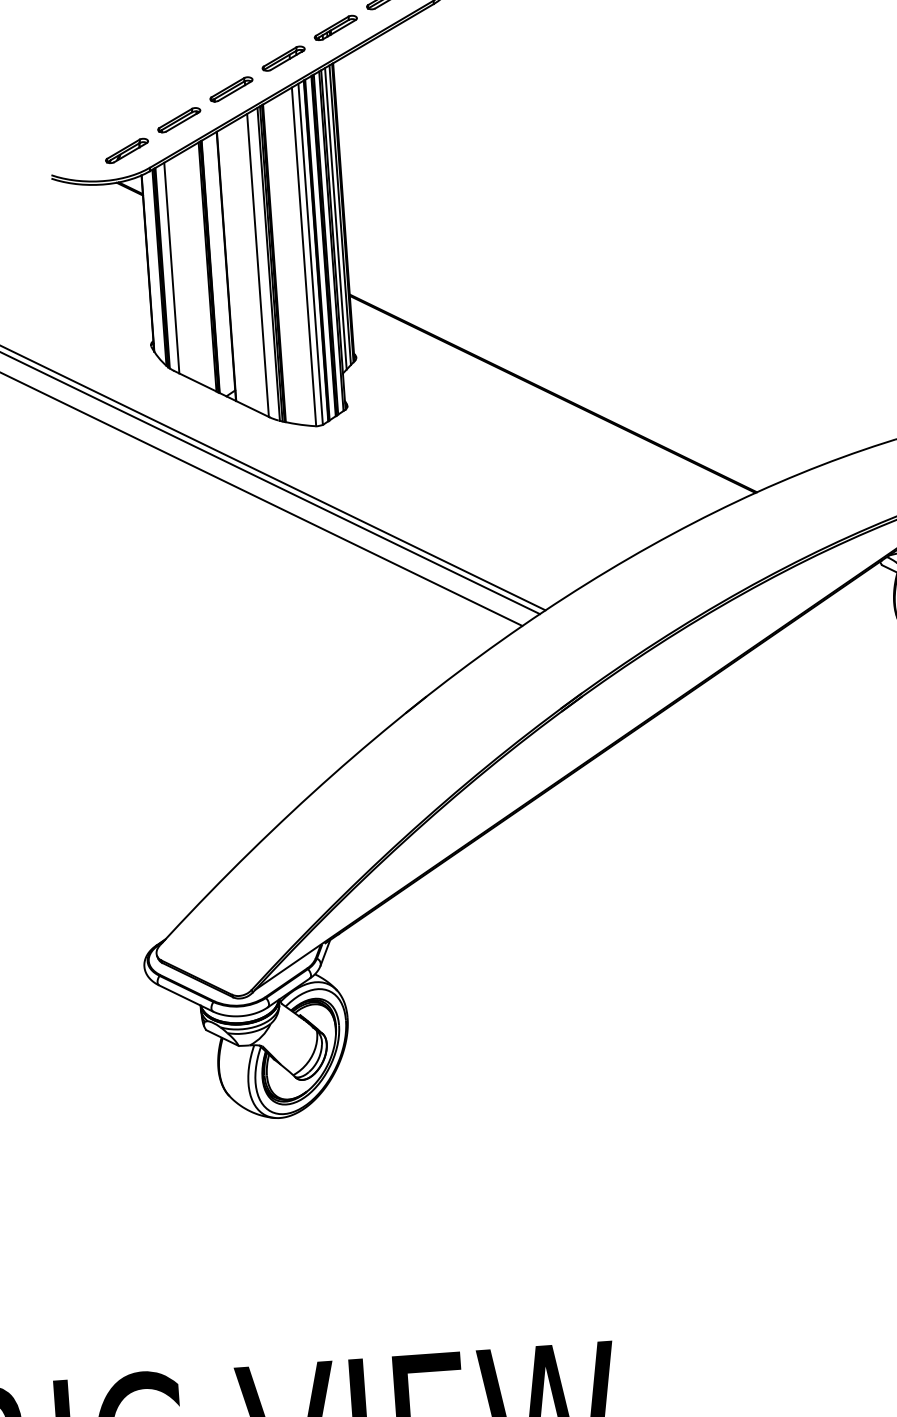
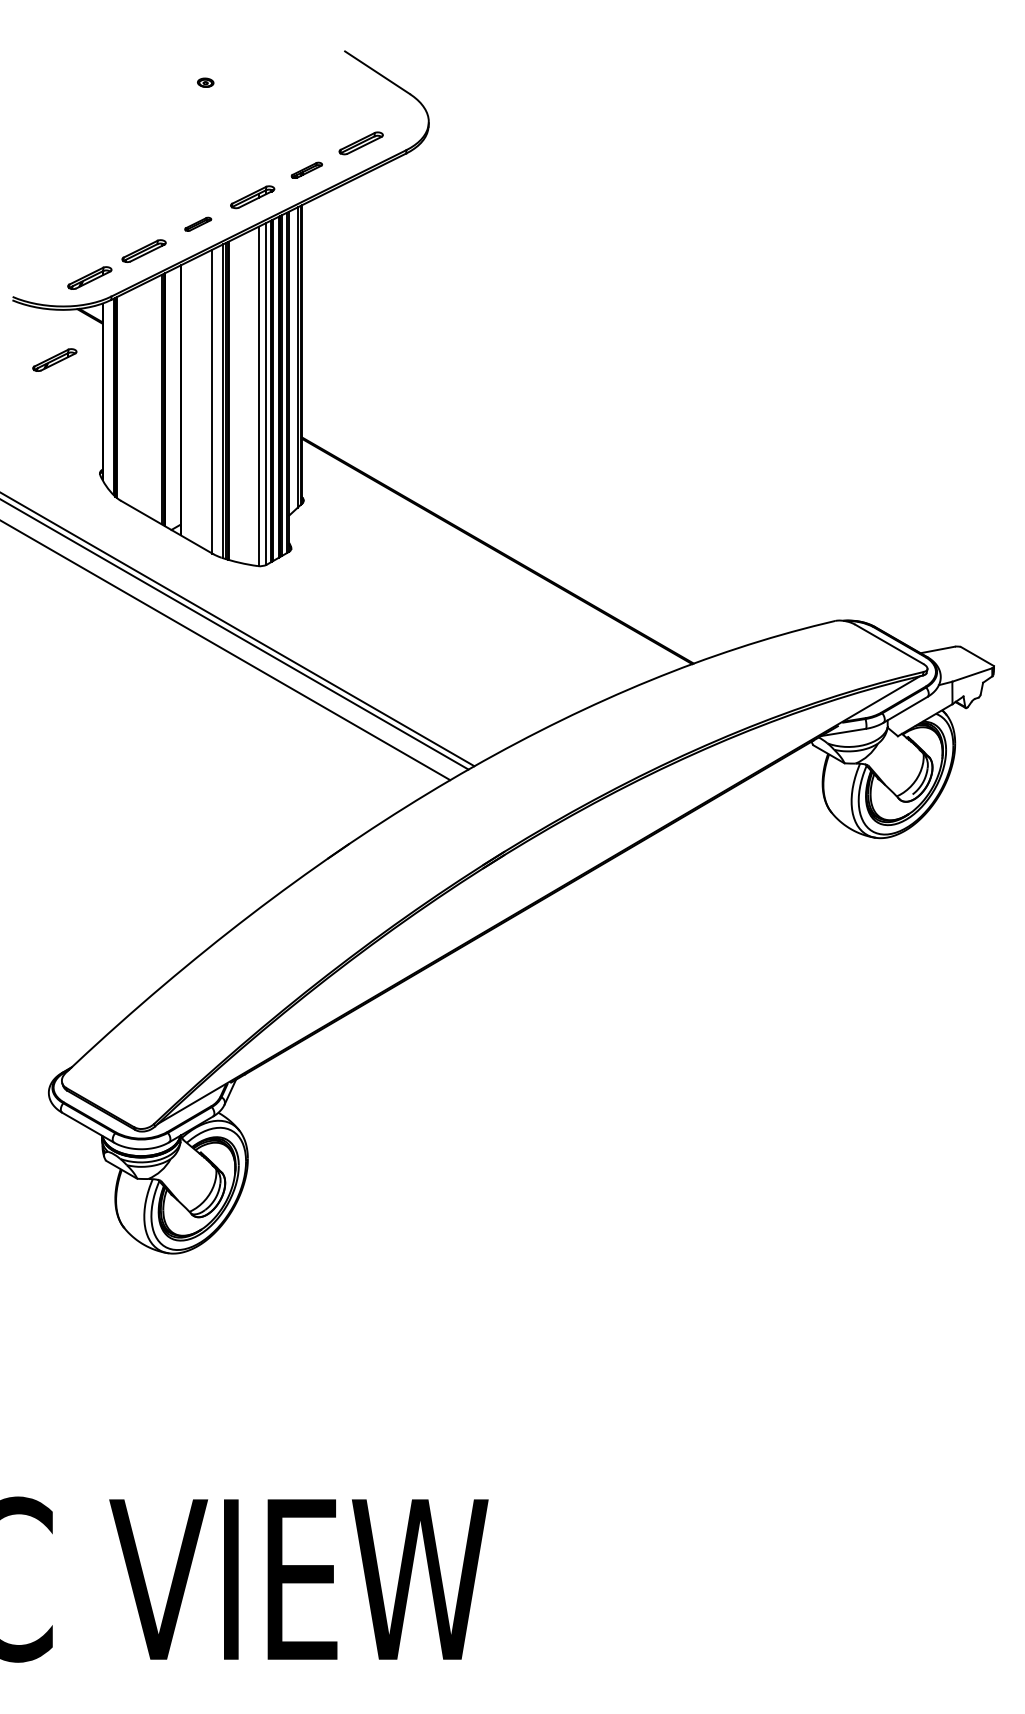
part: (335, 28) -> (306, 170), size x0.7
part: (230, 89) -> (197, 224), size x0.6
line: (336, 218) -> (293, 360), removed
part: (97, 234) -> (54, 359), added
line: (172, 267) -> (126, 397), removed

